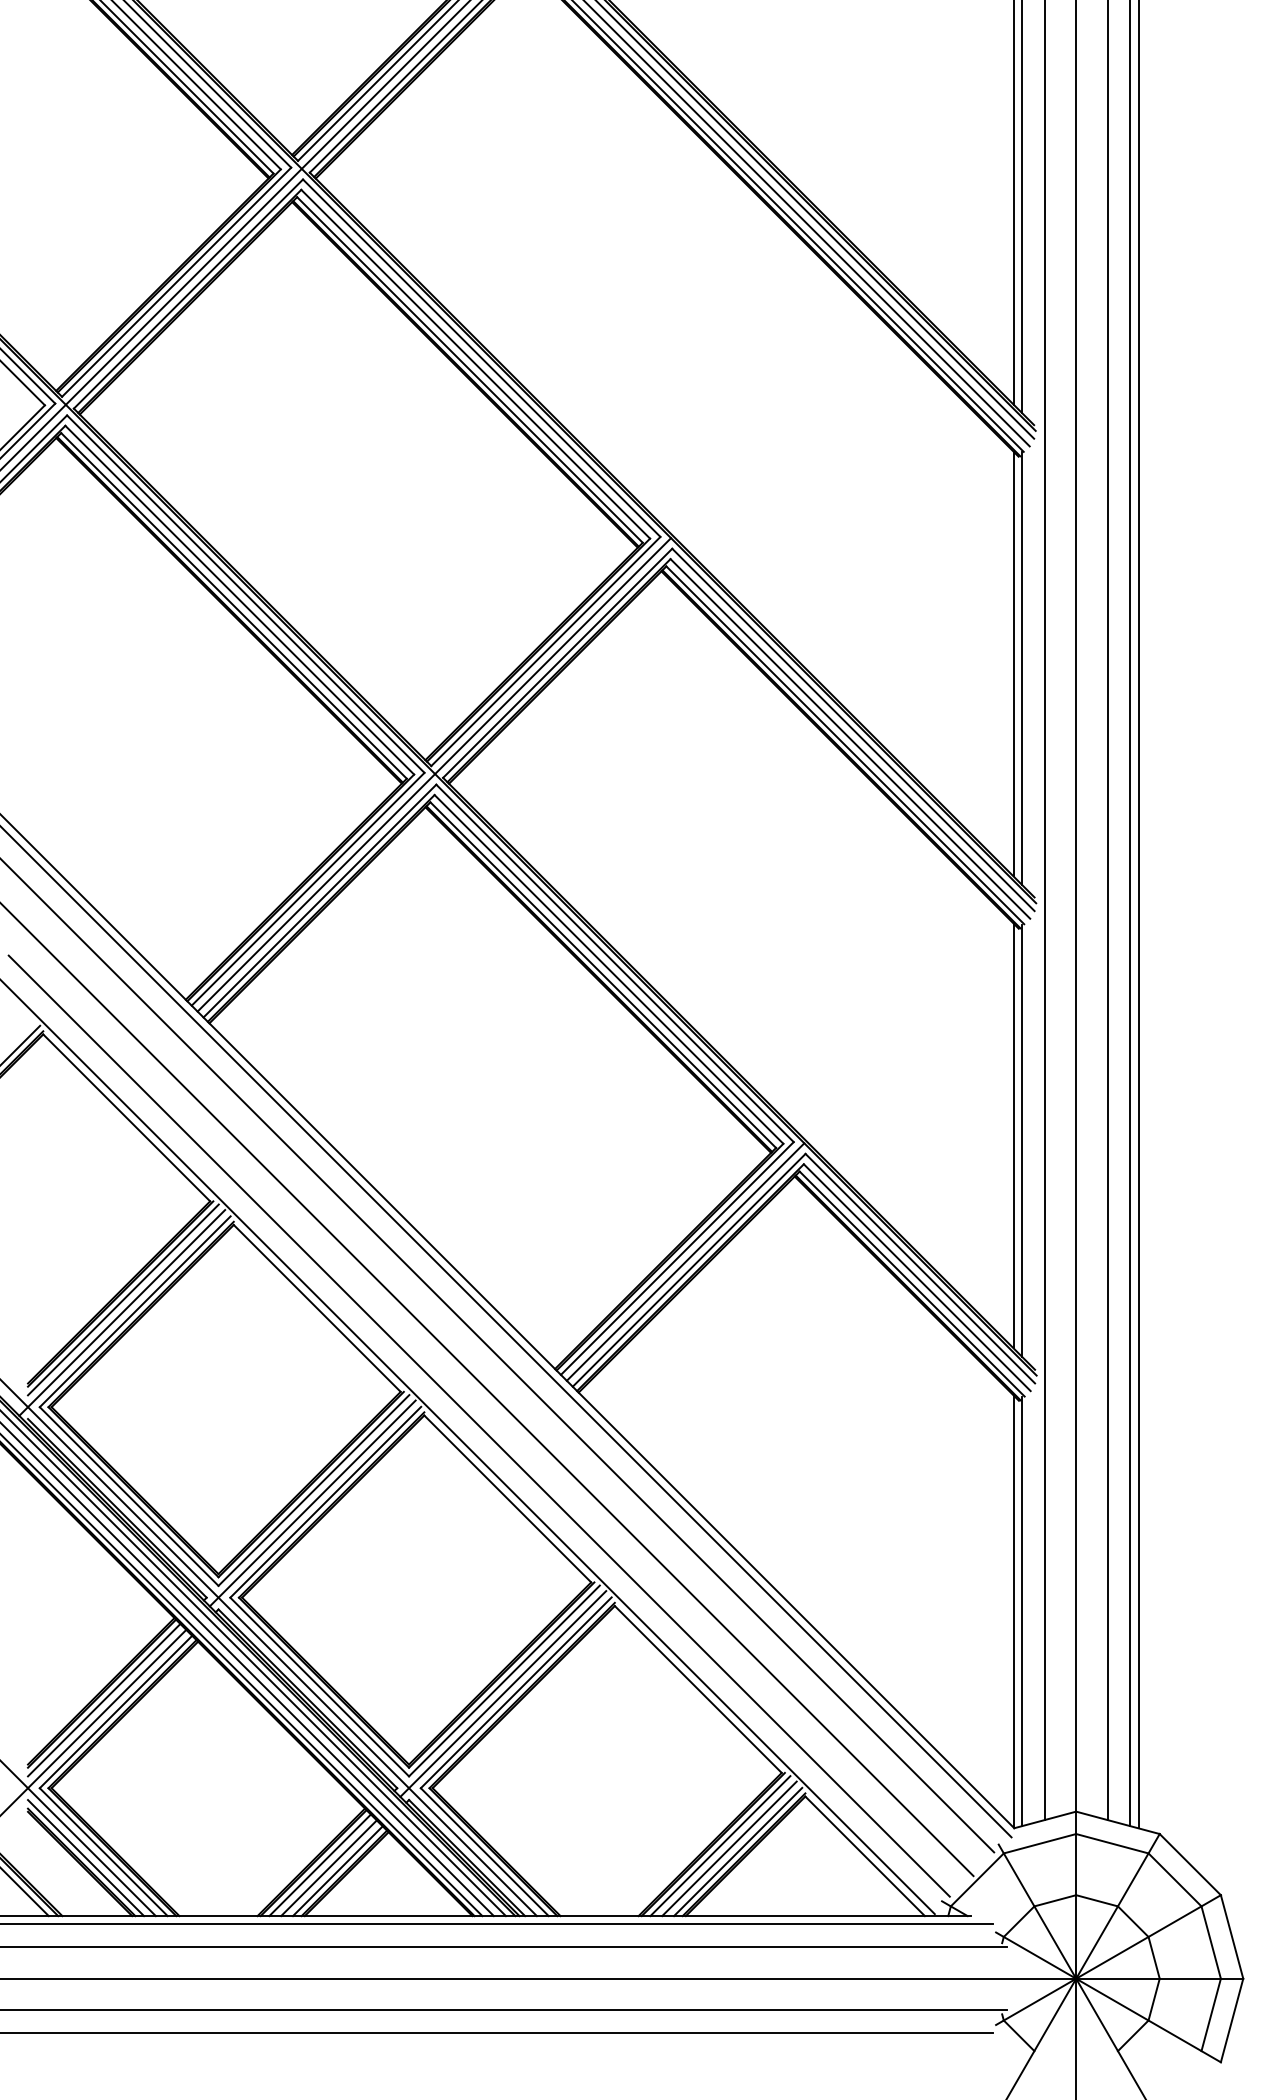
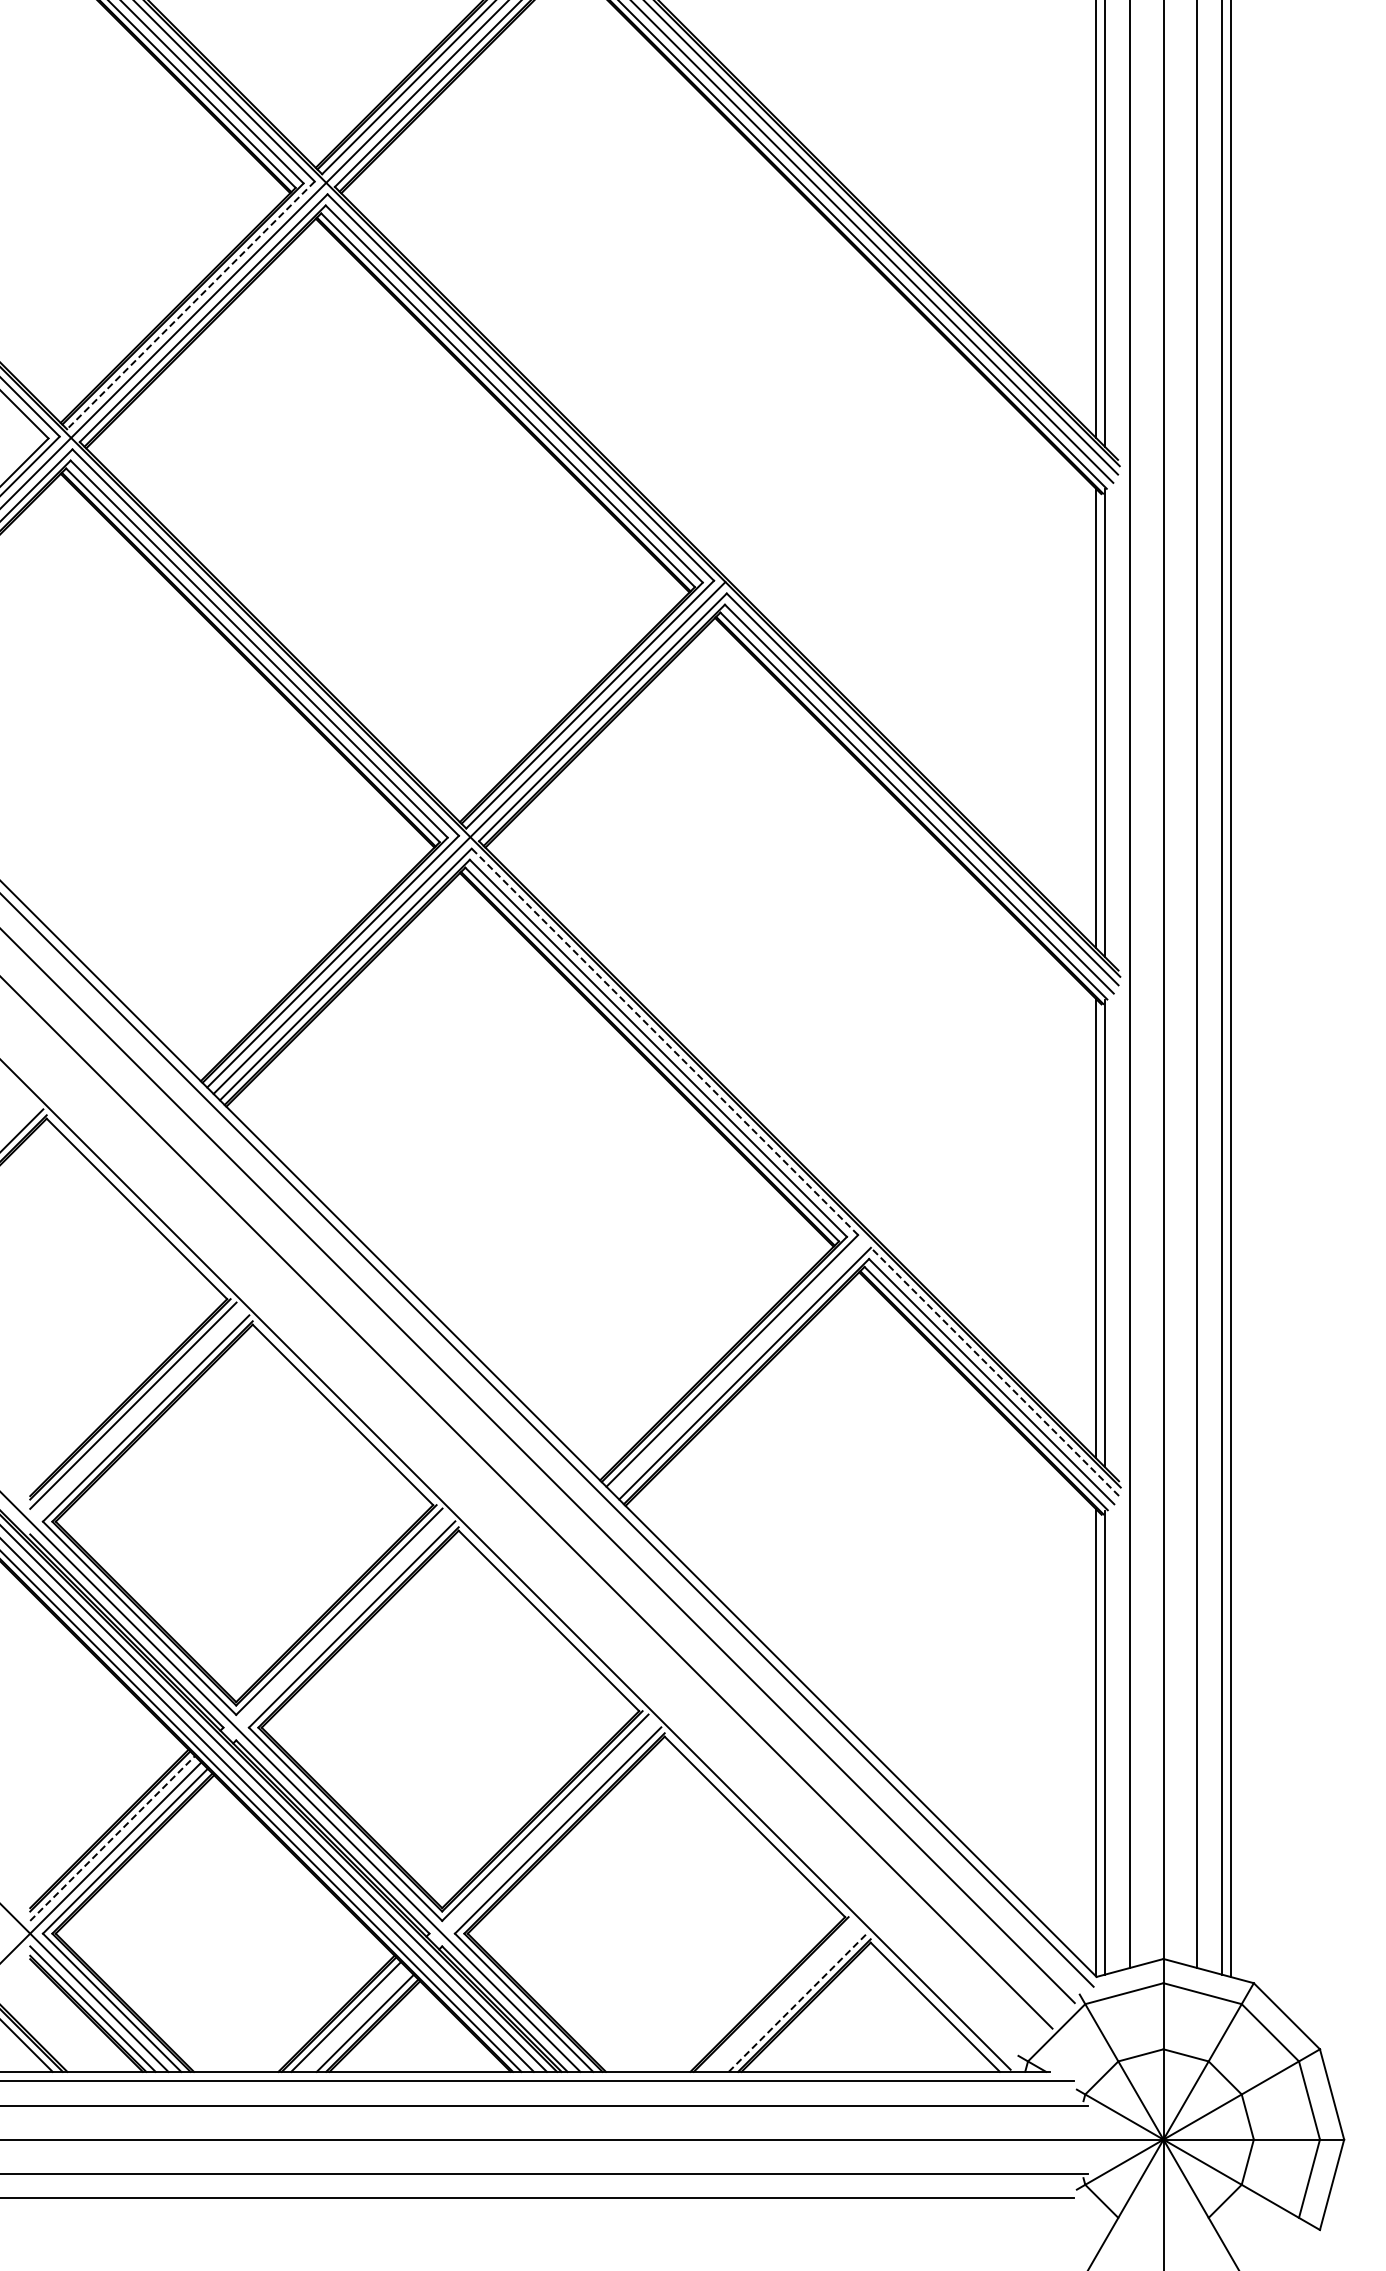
line: (176, 282) -> (190, 305), solid -> dashed
line: (614, 963) -> (664, 1041), solid -> dashed
line: (684, 1261) -> (740, 1364), removed
line: (919, 1268) -> (994, 1371), solid -> dashed
line: (121, 1312) -> (131, 1419), removed
line: (478, 1425) -> (517, 1541), removed
line: (312, 1503) -> (337, 1625), removed
line: (502, 1693) -> (543, 1831), removed
line: (104, 1700) -> (112, 1838), solid -> dashed
line: (720, 1845) -> (778, 1995), removed
line: (729, 1848) -> (788, 1998), removed
line: (738, 1851) -> (798, 2002), solid -> dashed
line: (328, 1867) -> (355, 2019), removed

